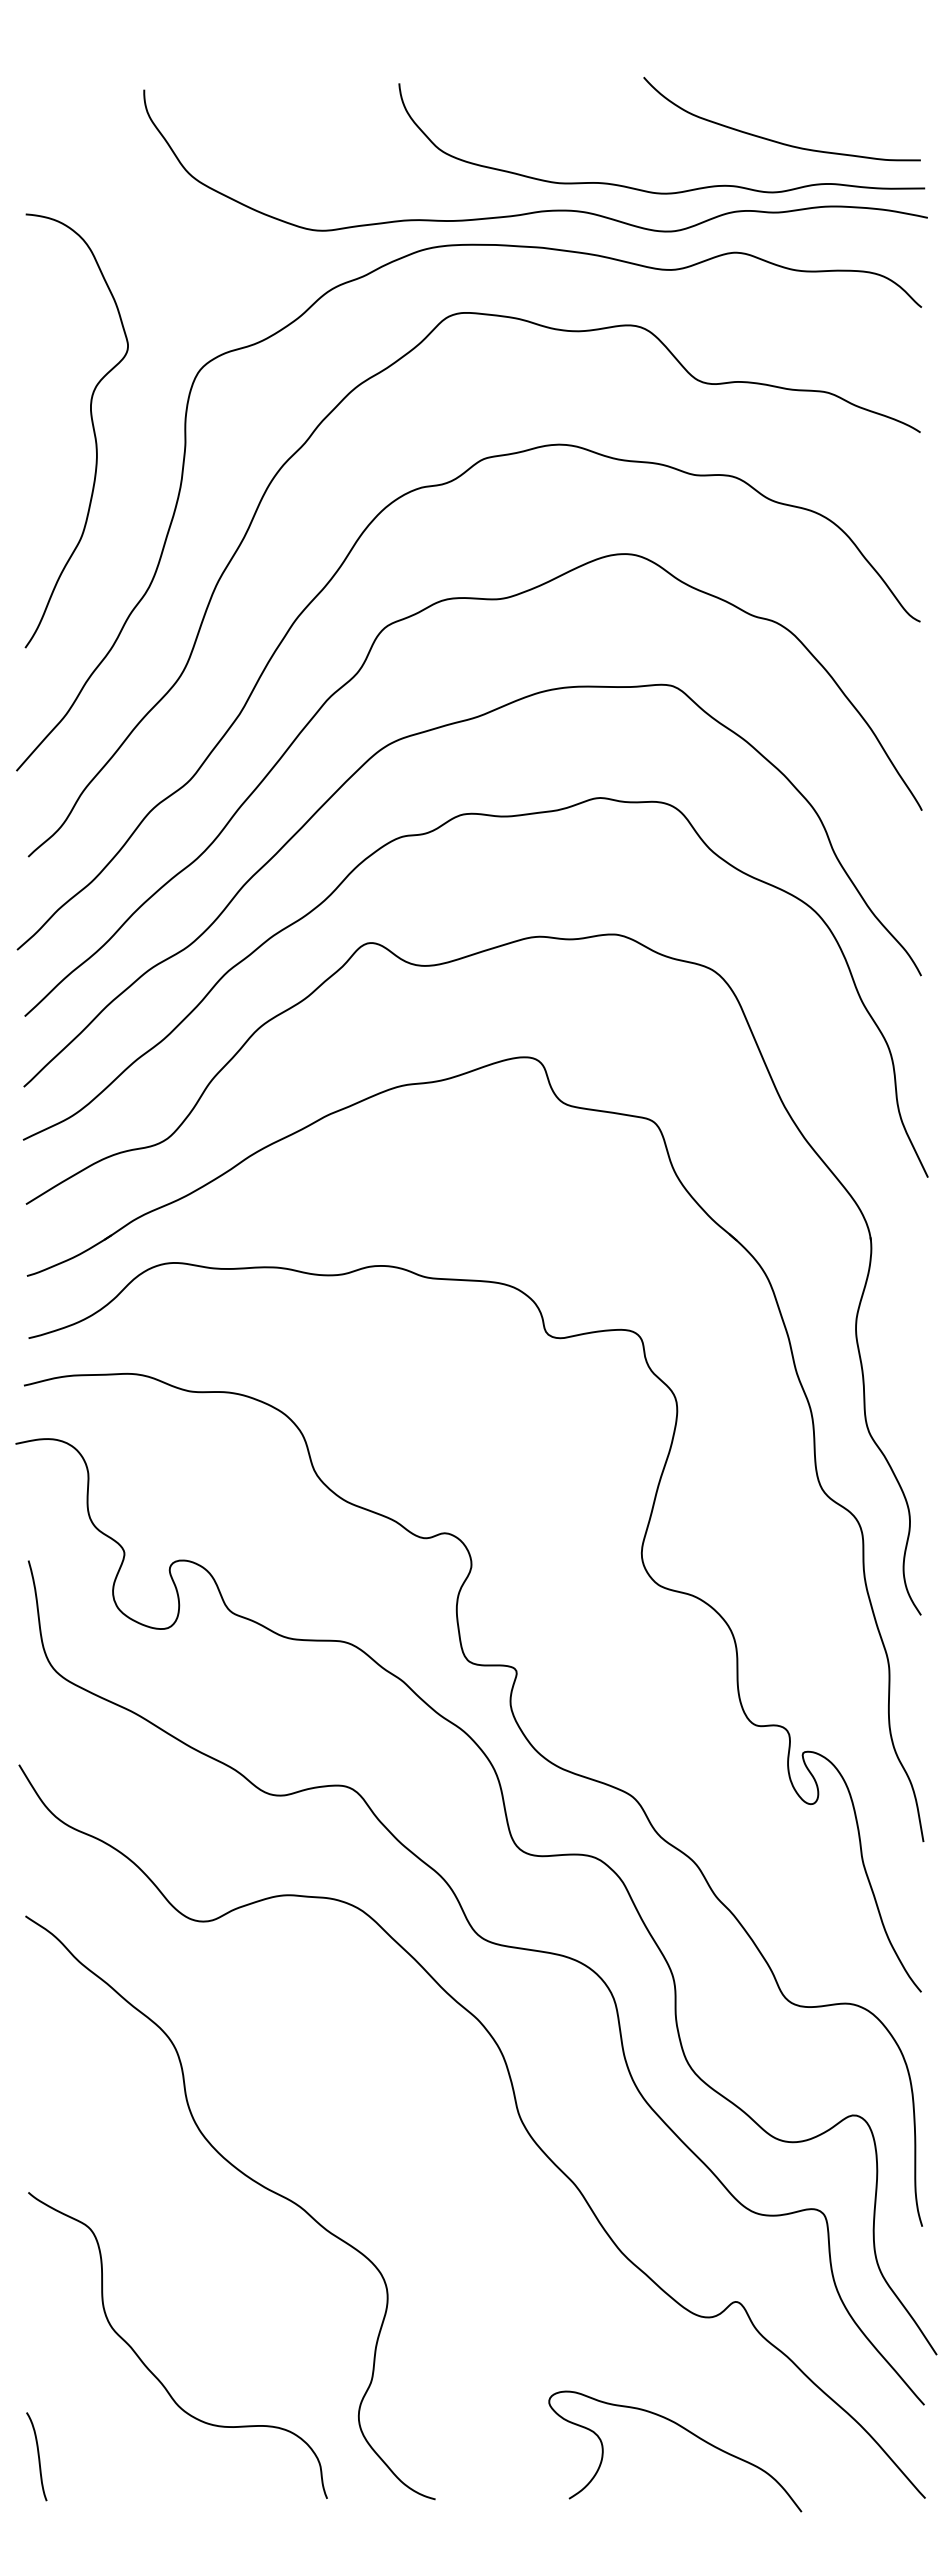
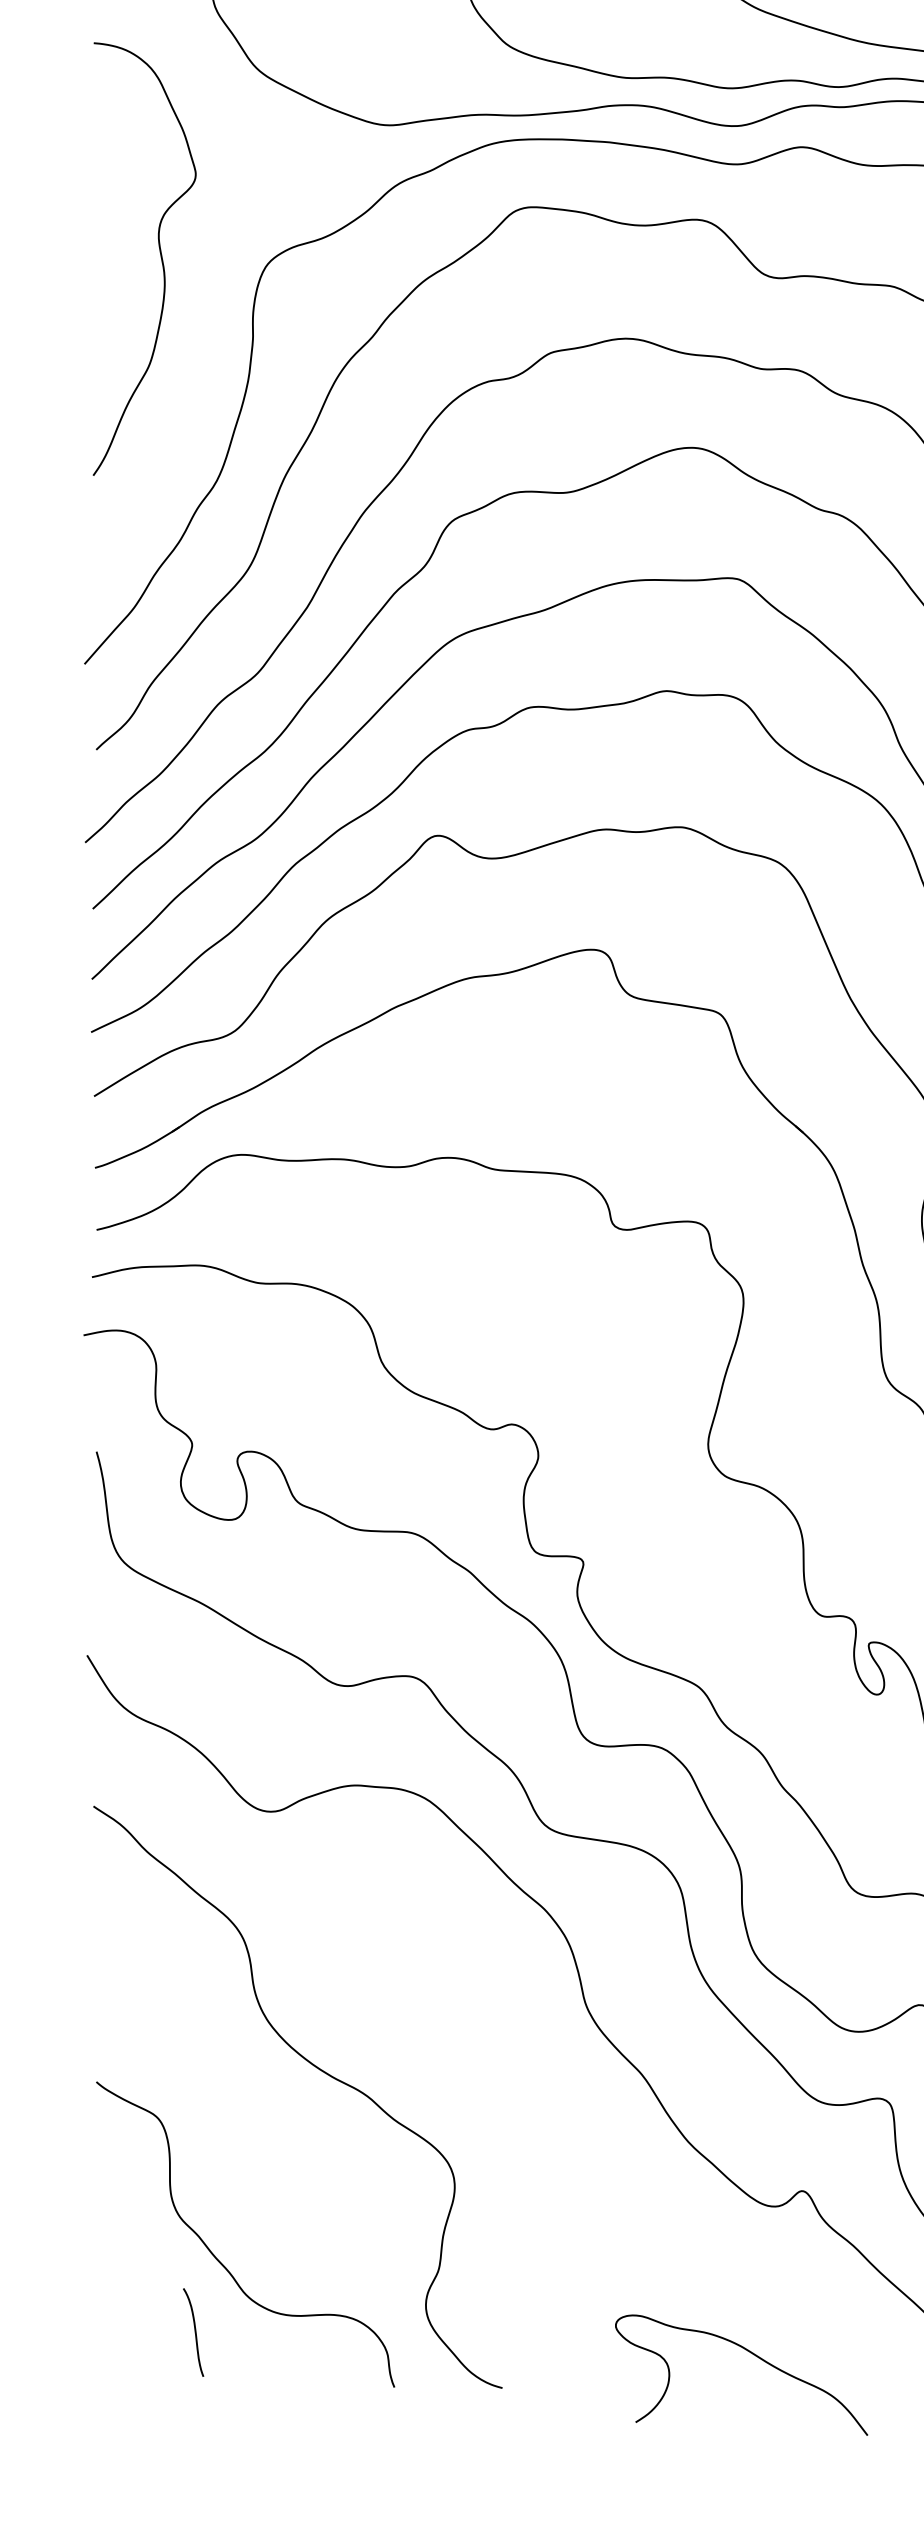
curve: (92, 428) -> (160, 256), moved
curve: (688, 2432) -> (754, 2356), moved
curve: (37, 2455) -> (194, 2331), moved

